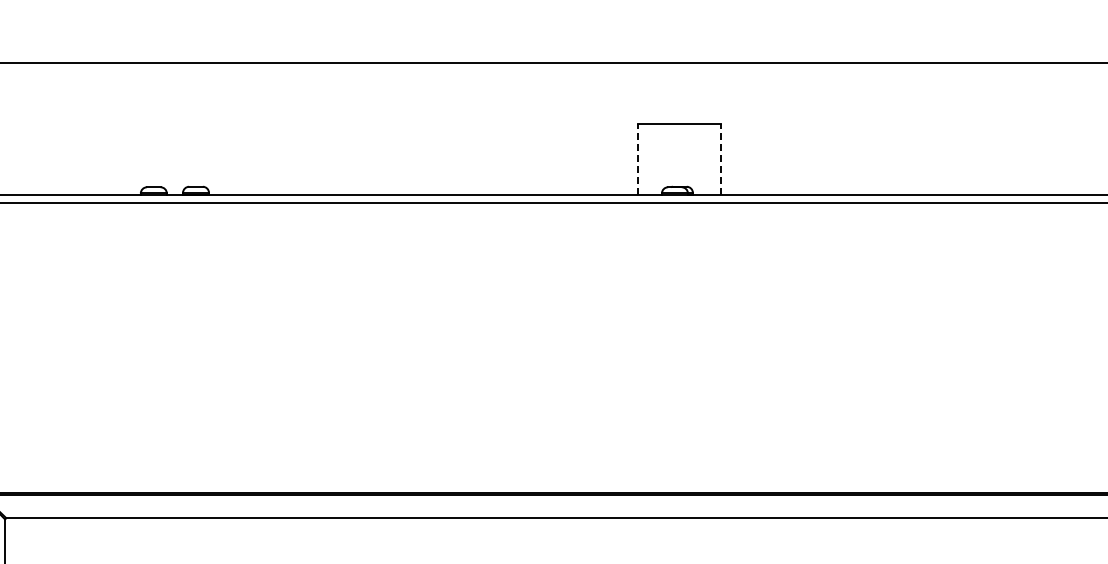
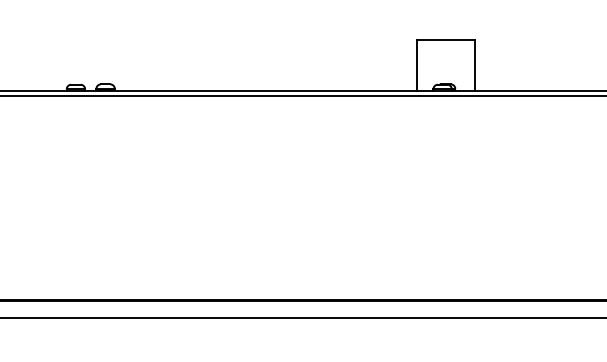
line: (638, 159) -> (416, 65), dashed -> solid
line: (721, 159) -> (475, 65), dashed -> solid

